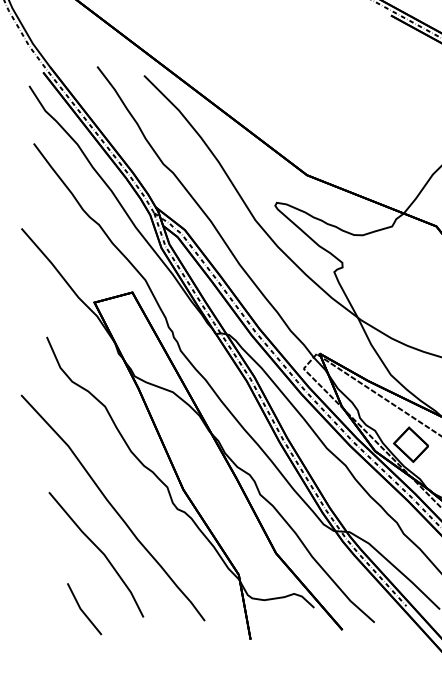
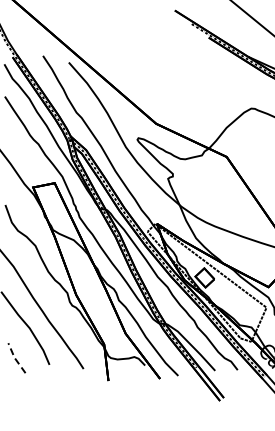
line: (82, 609) -> (15, 358), solid -> dashed

